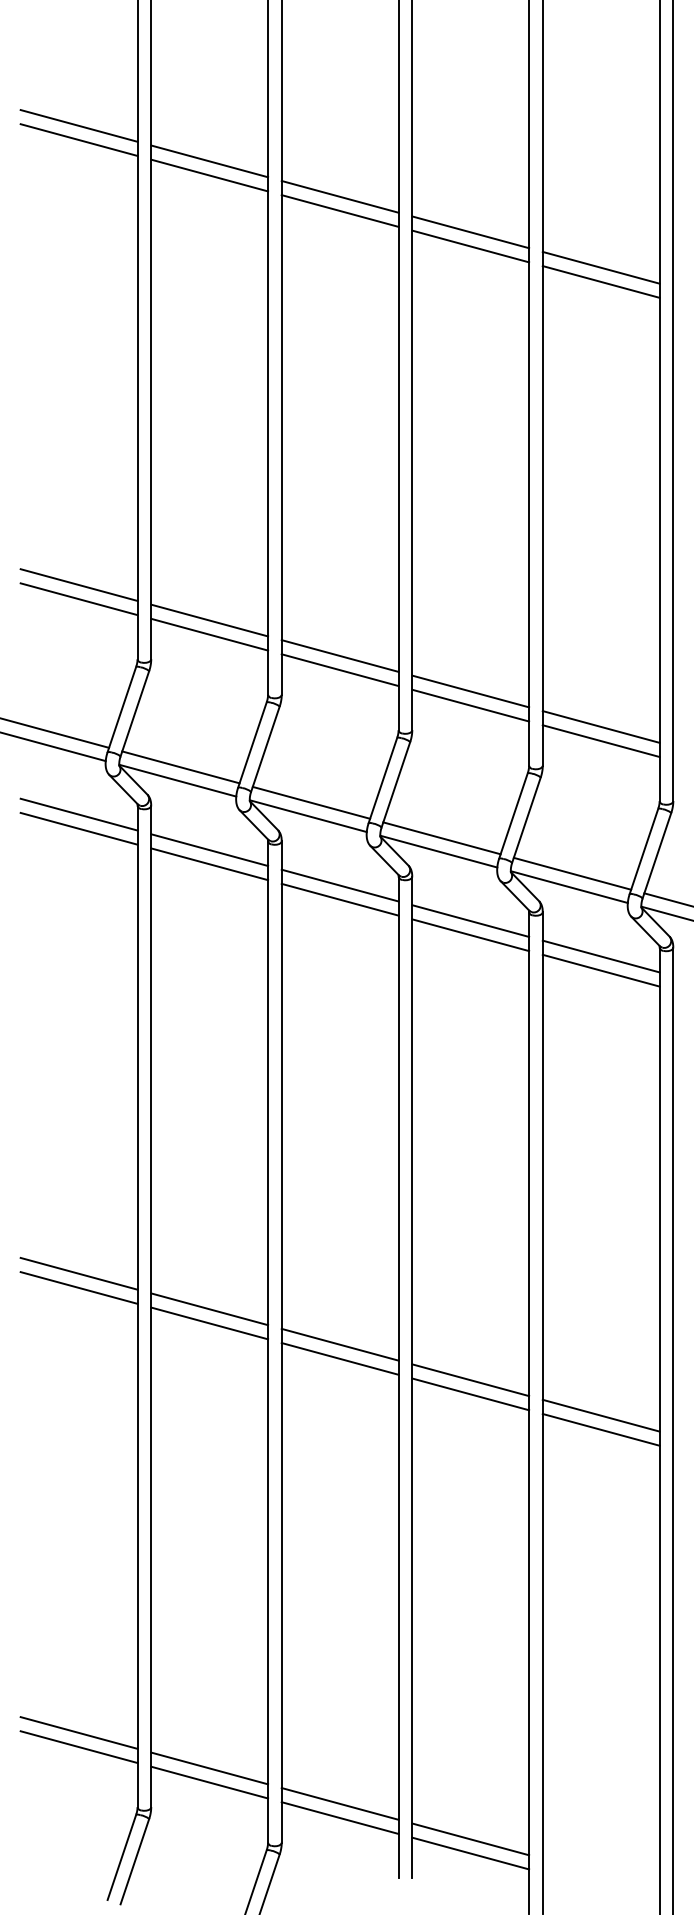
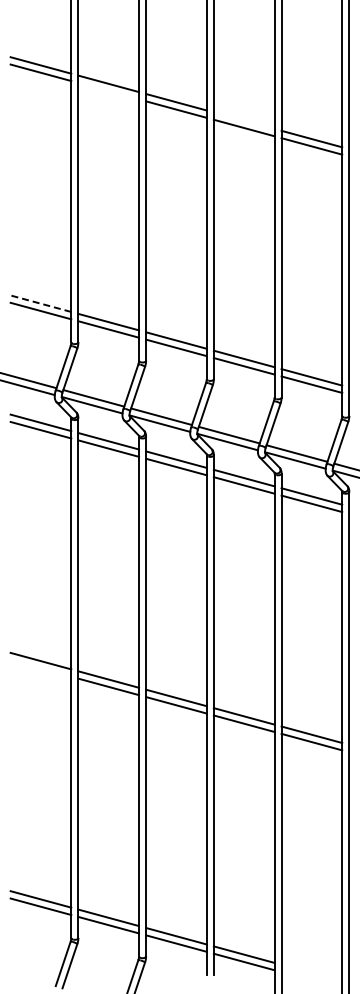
line: (209, 174) -> (108, 90), removed
line: (469, 231) -> (243, 120), removed
line: (78, 584) -> (40, 303), solid -> dashed
line: (78, 1287) -> (40, 668), removed

